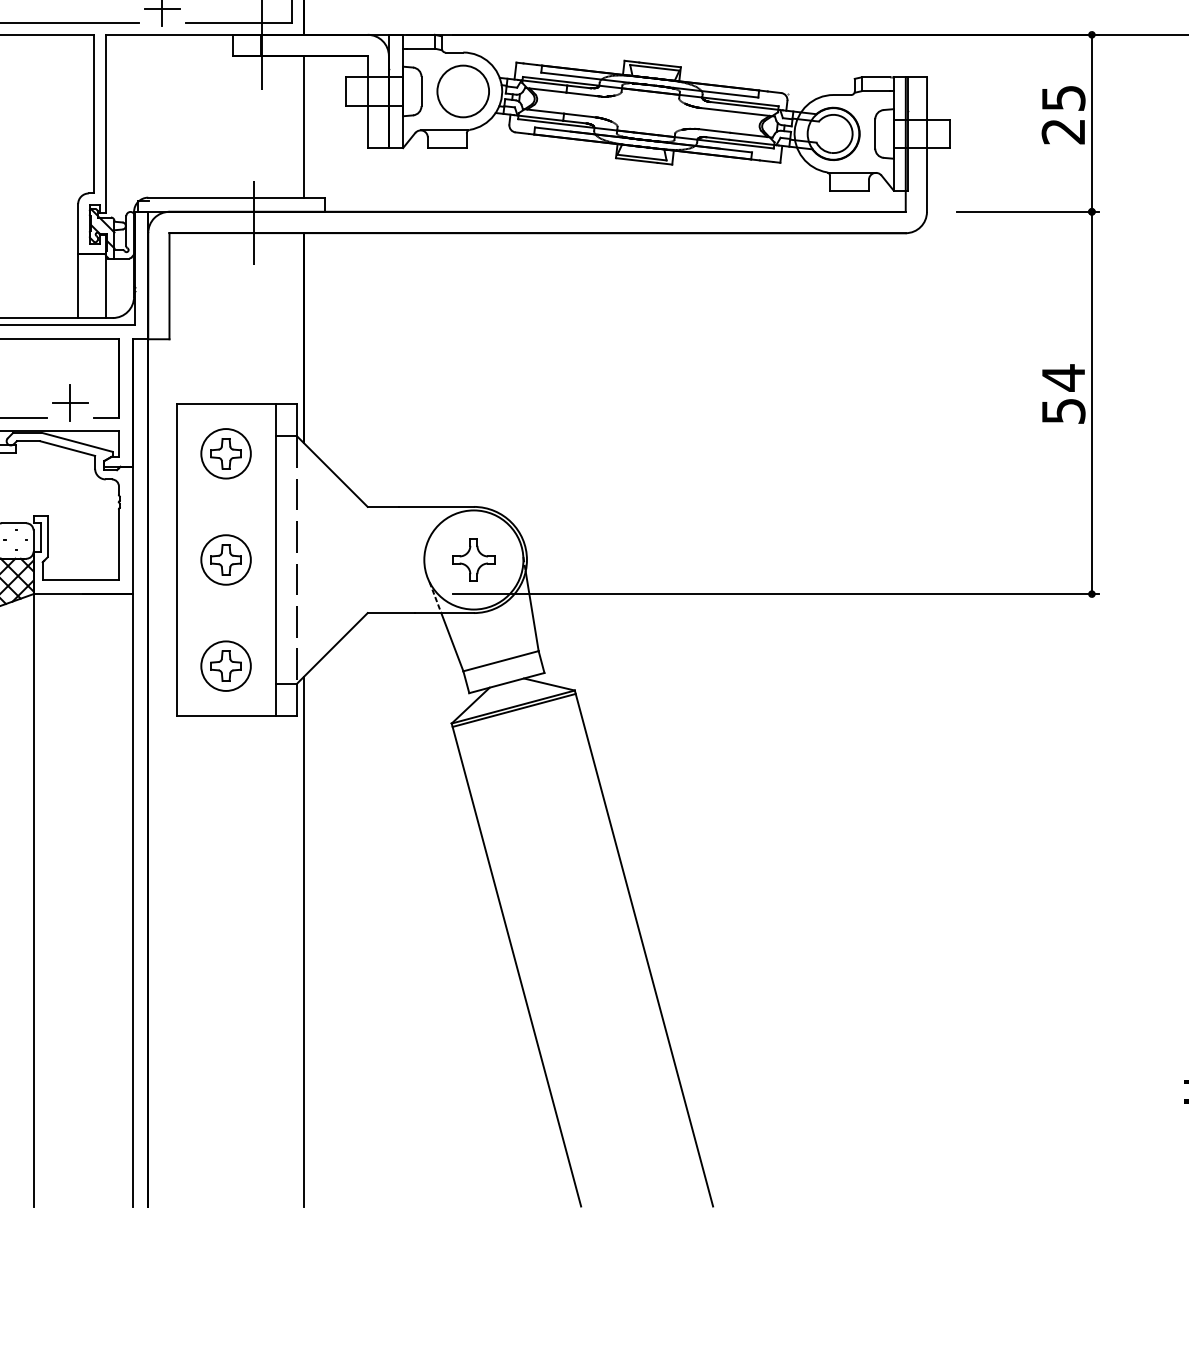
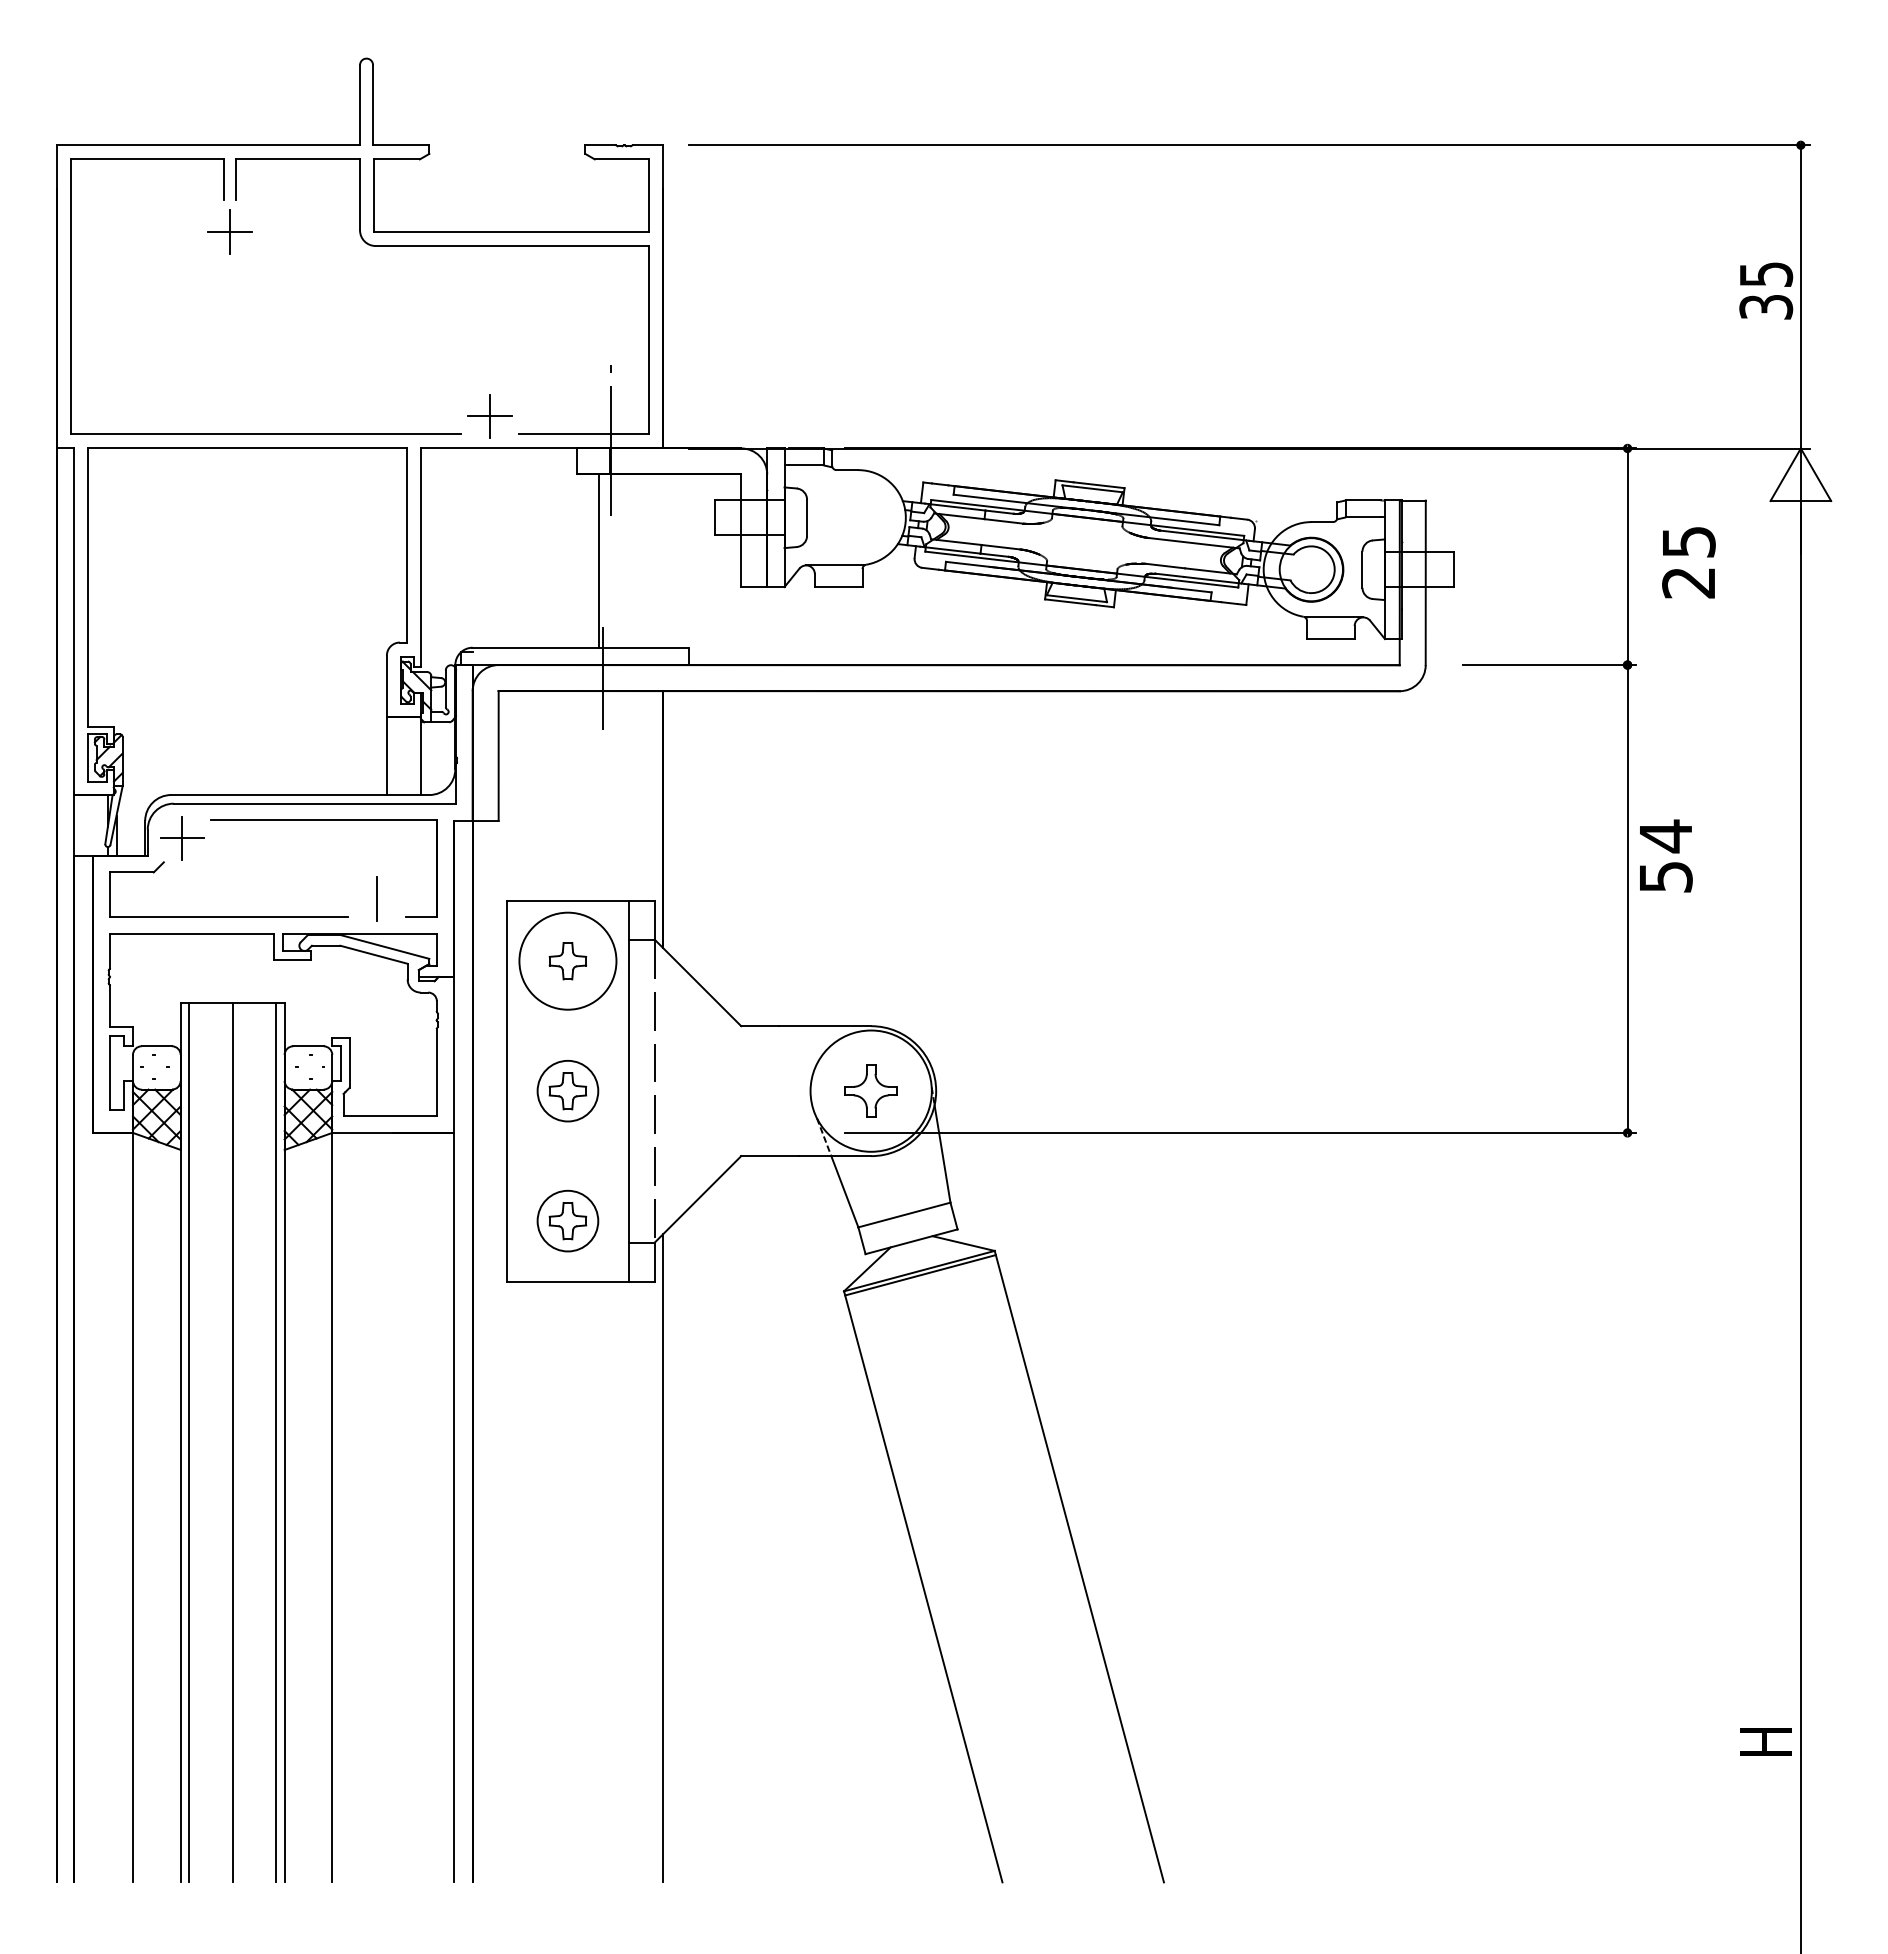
circle: (462, 91) -> (857, 517), removed
text: (1063, 114) -> (1688, 562), moved
line: (304, 126) -> (599, 560), moved
text: (1064, 393) -> (1666, 855), moved
line: (70, 402) -> (377, 898), removed
circle: (225, 453) -> (567, 960), size x1.6

